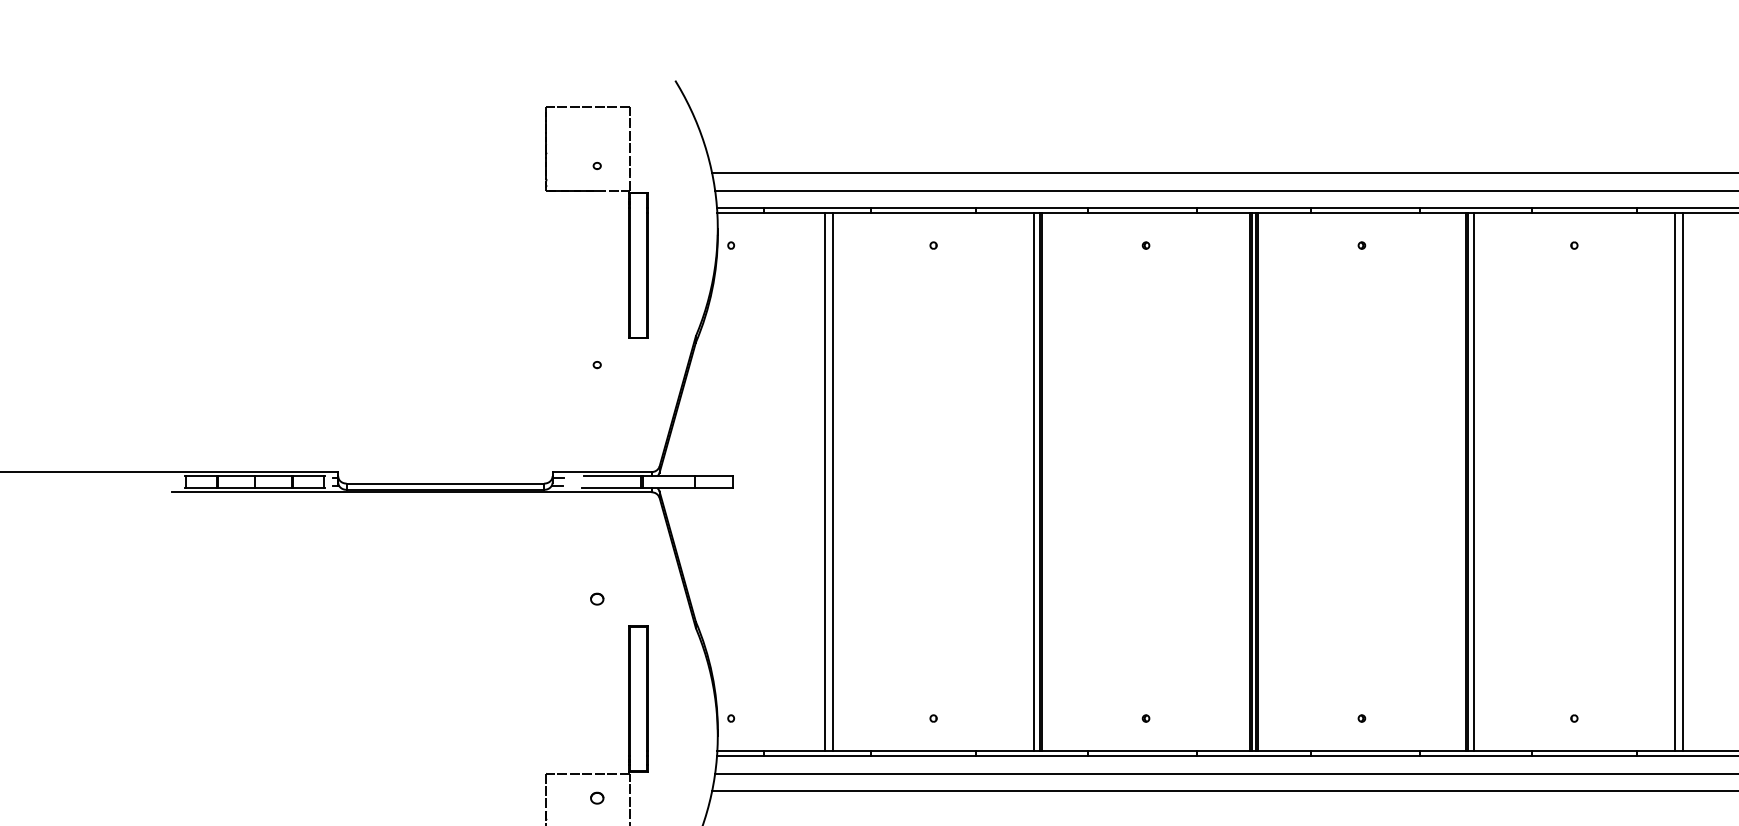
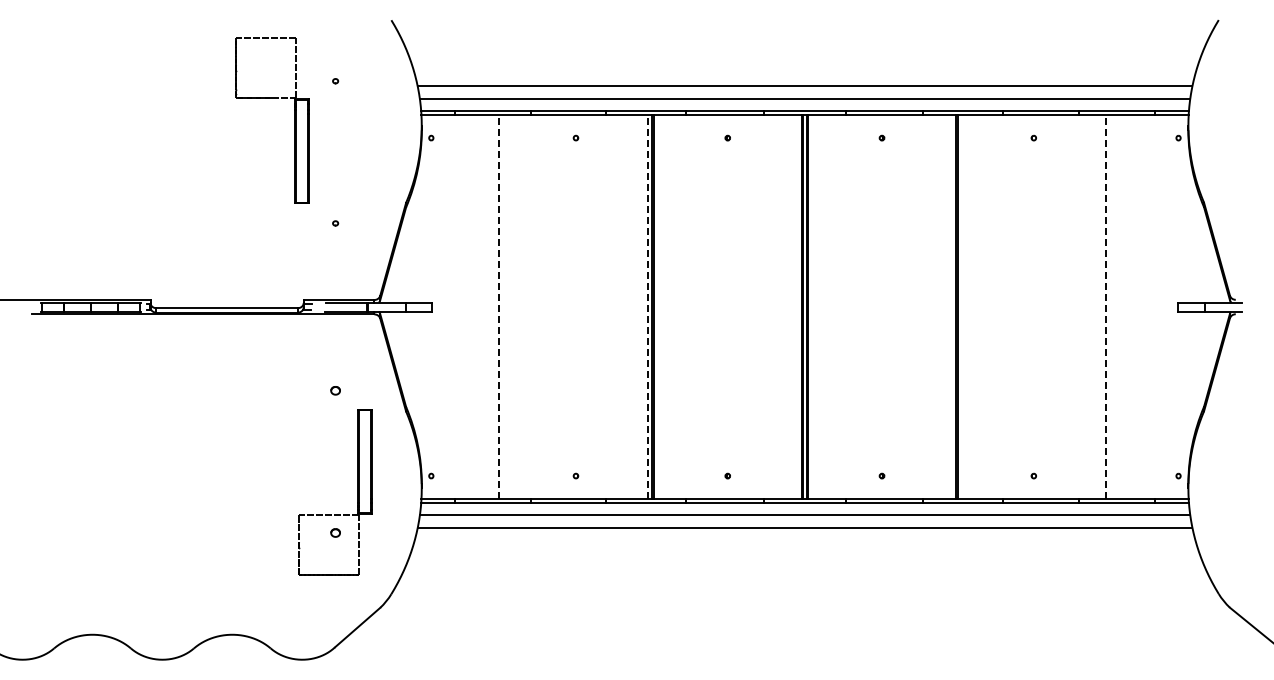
part: (597, 191) -> (272, 98), moved
line: (825, 481) -> (498, 306), solid -> dashed
line: (833, 481) -> (504, 306), removed
line: (1033, 481) -> (647, 306), solid -> dashed
line: (1474, 481) -> (962, 306), removed
line: (1674, 481) -> (1105, 306), solid -> dashed
line: (1683, 481) -> (1111, 306), removed

